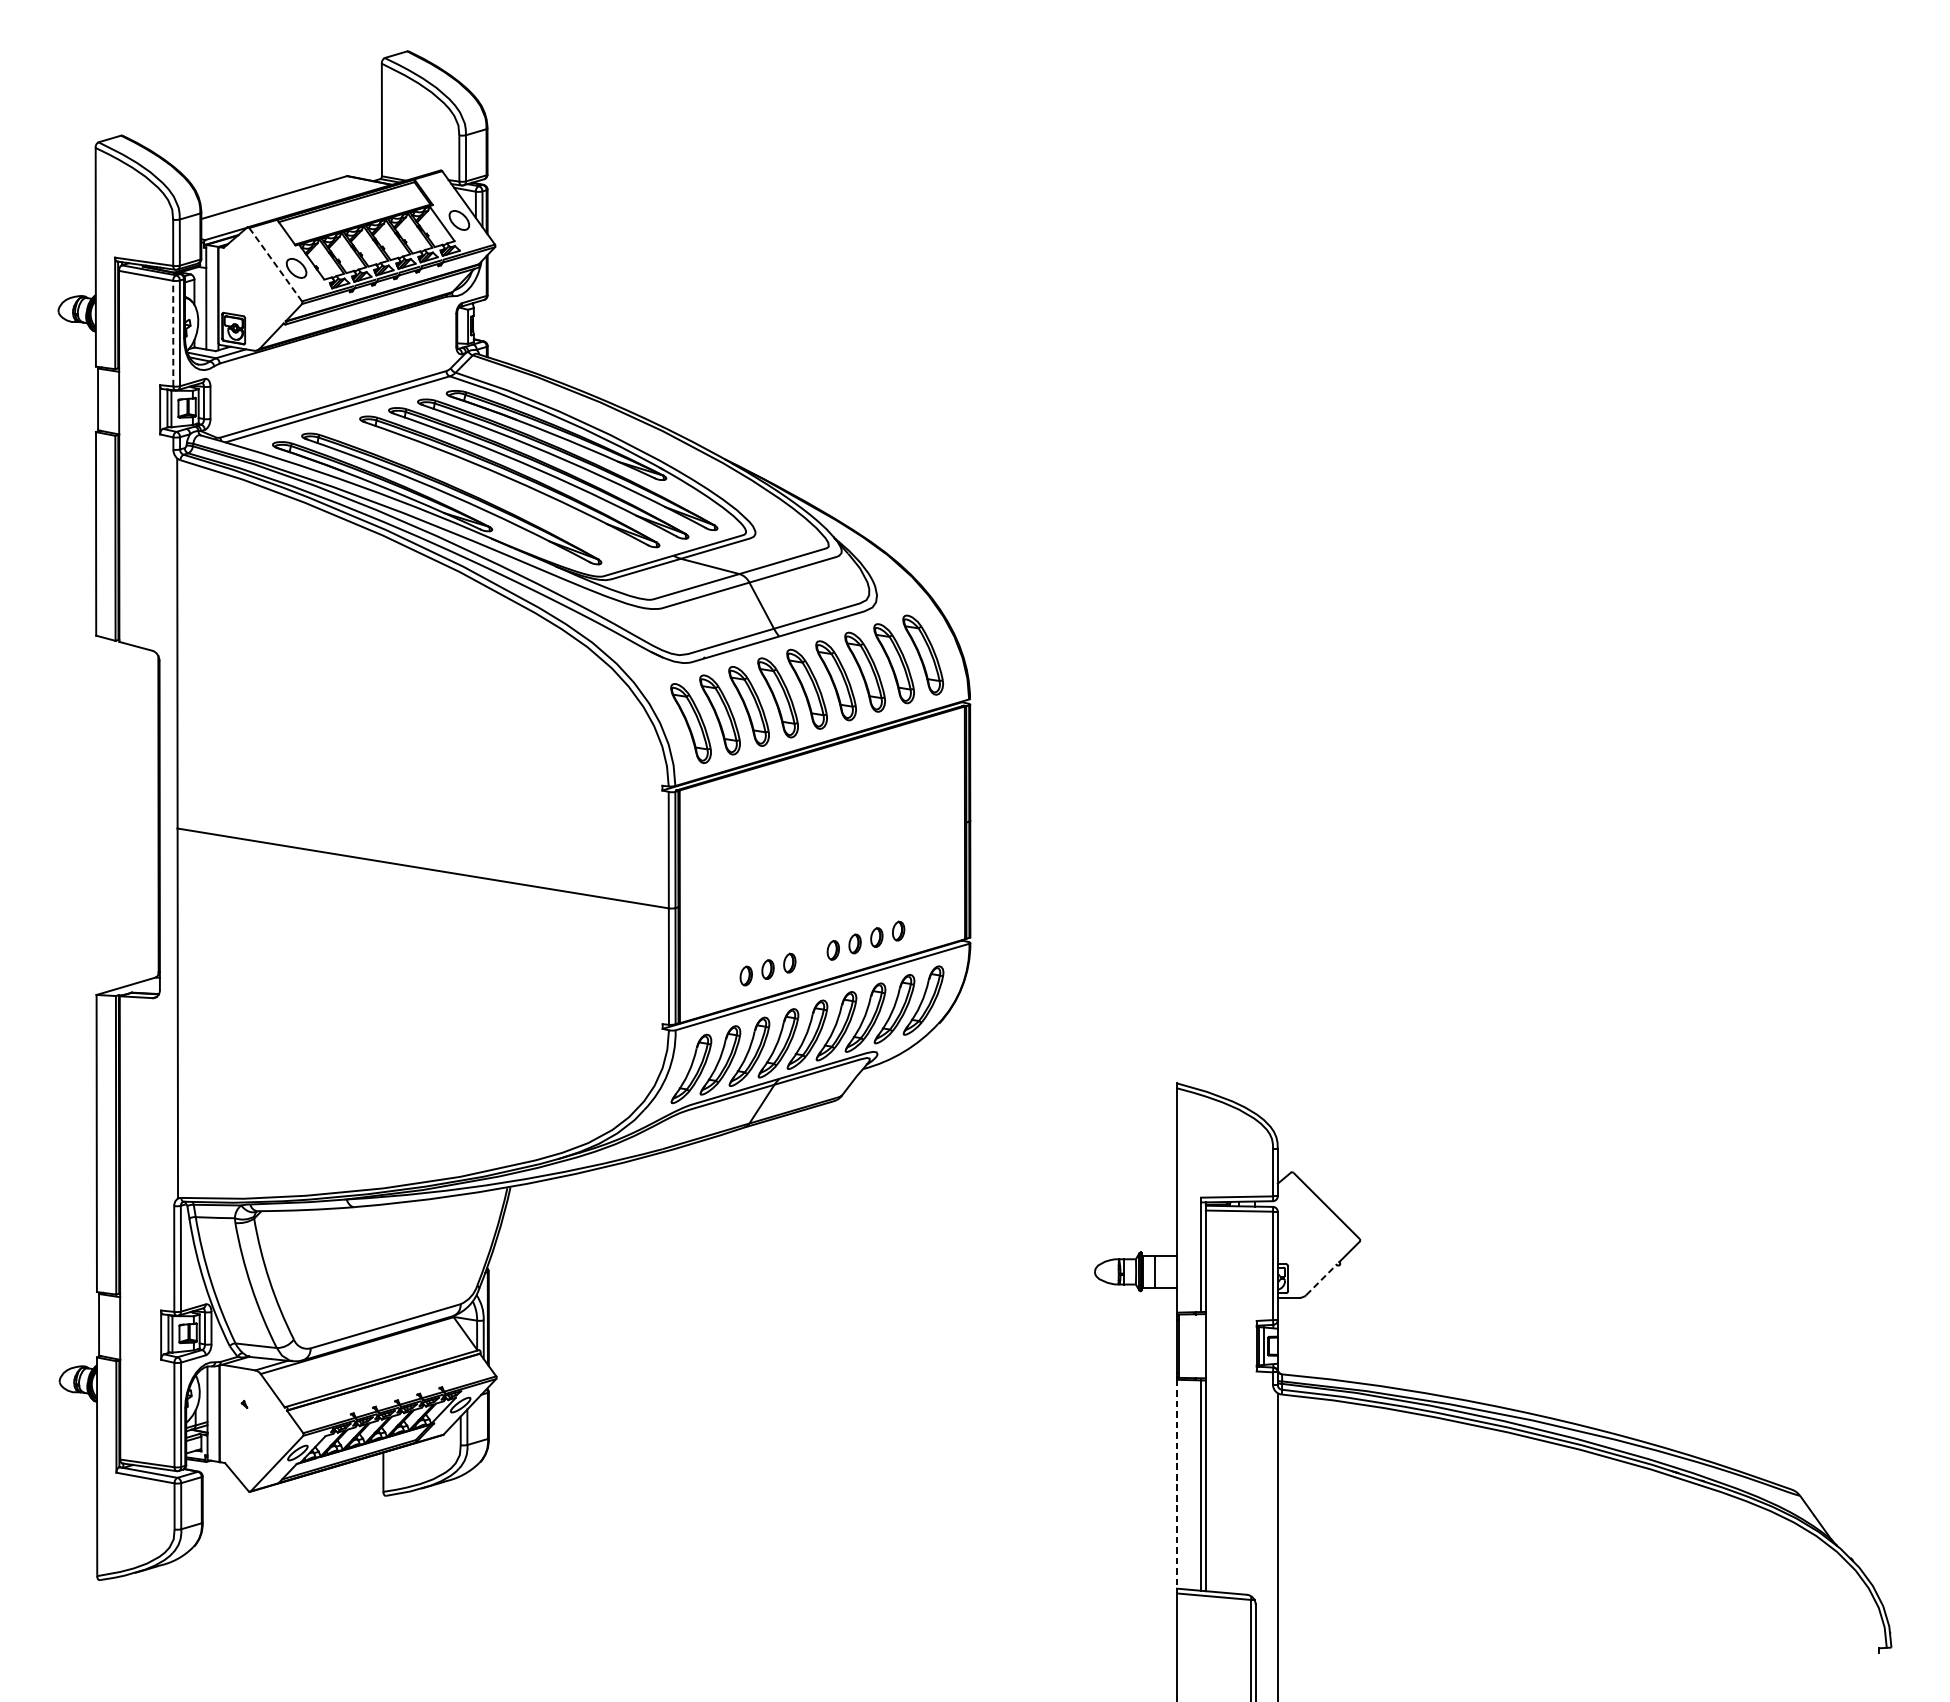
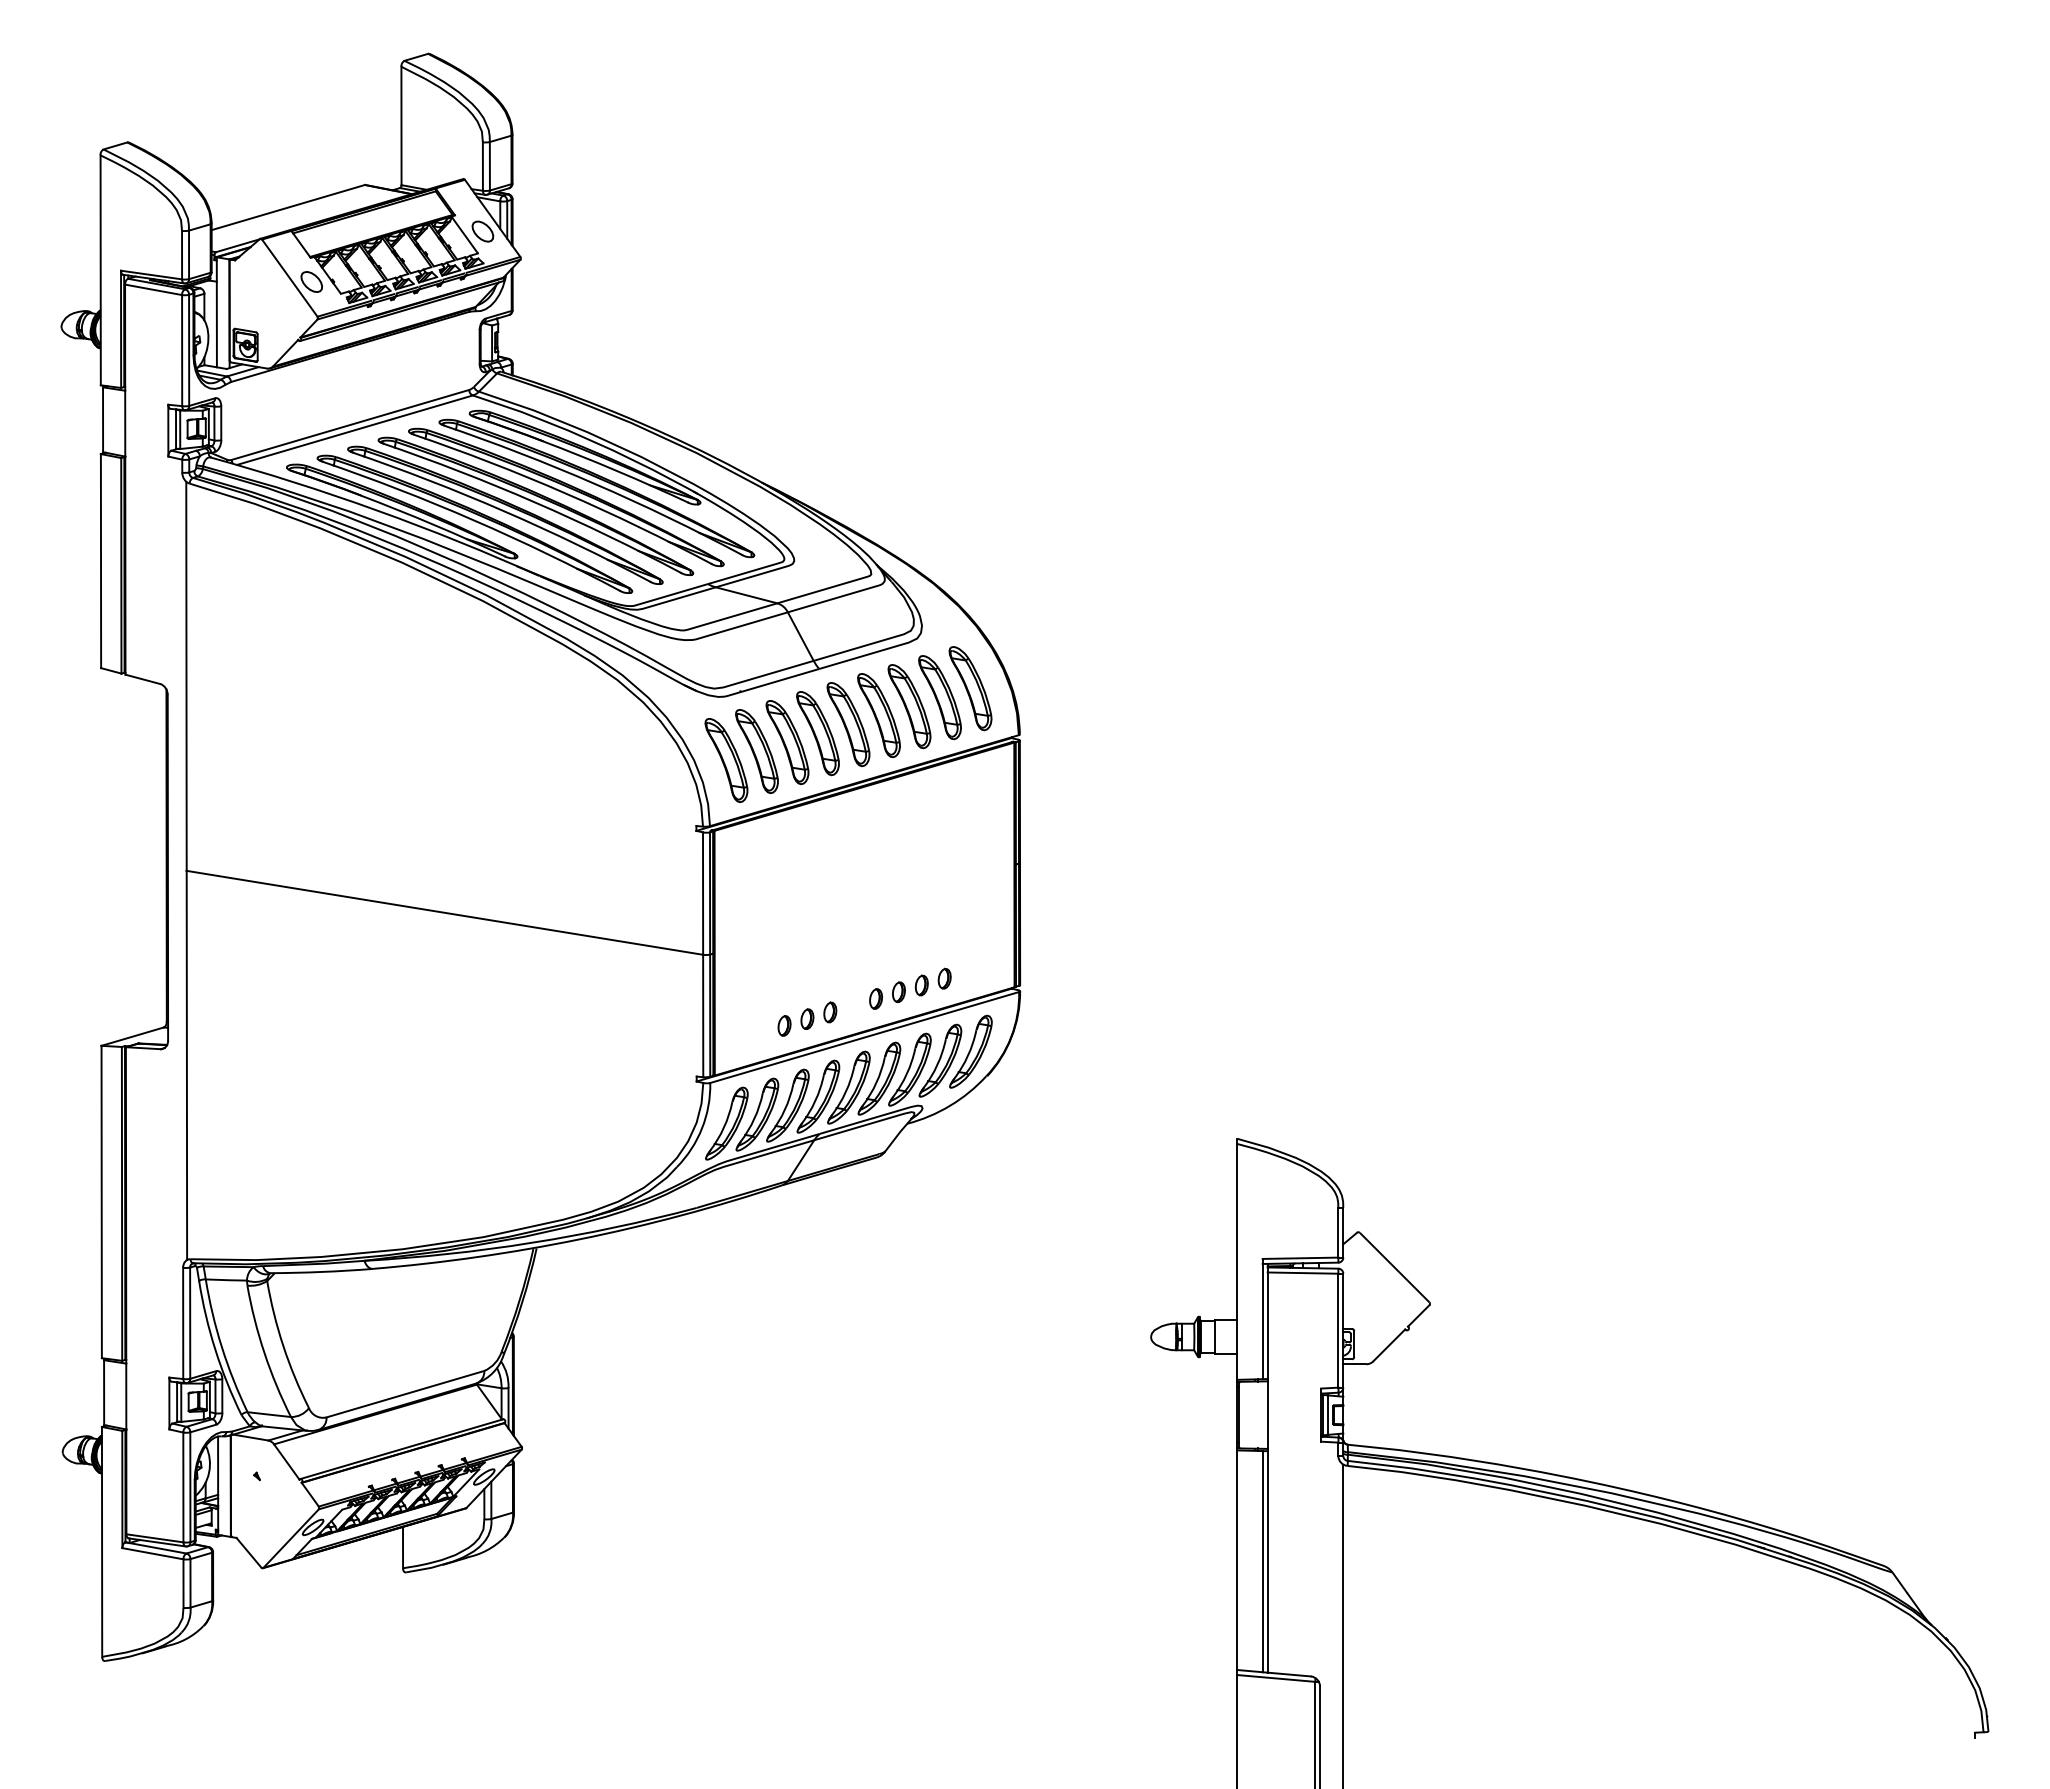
line: (275, 264) -> (289, 277), dashed -> solid
line: (173, 333) -> (182, 350), dashed -> solid
part: (480, 489) -> (505, 514), added
line: (1321, 1279) -> (1389, 1345), dashed -> solid
line: (1177, 1484) -> (1237, 1560), dashed -> solid

